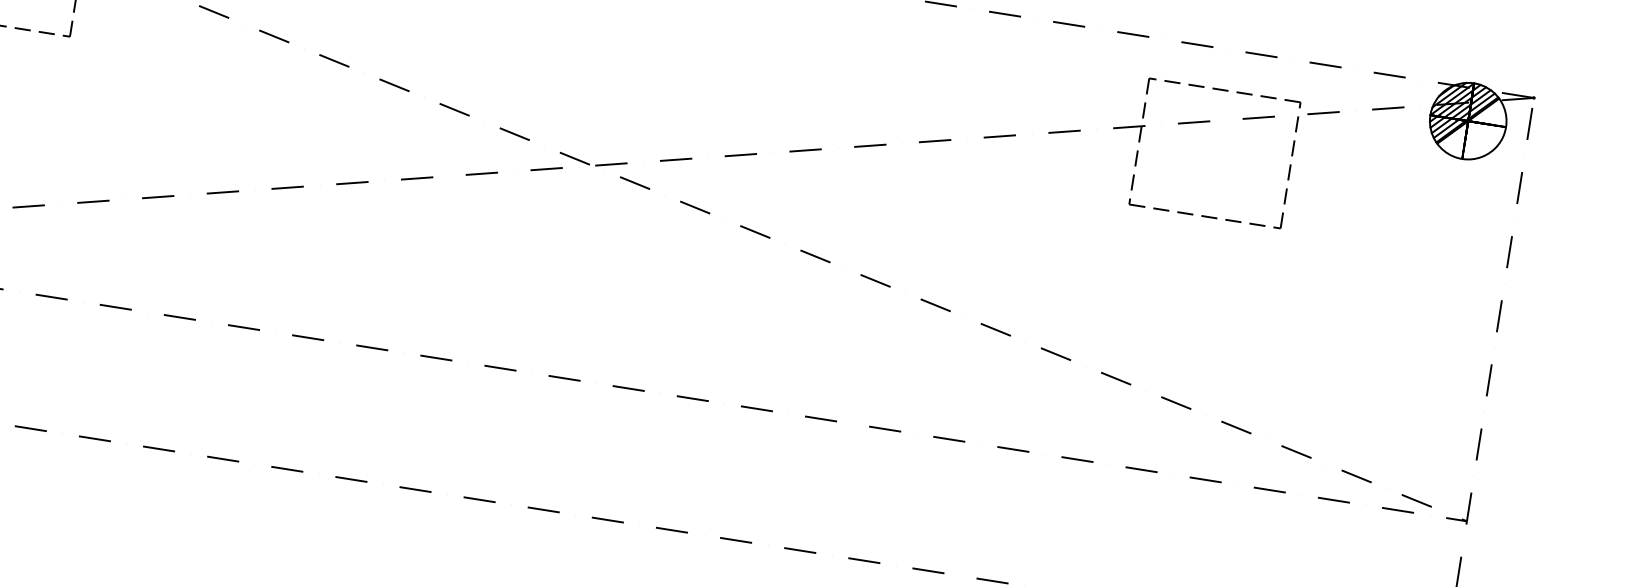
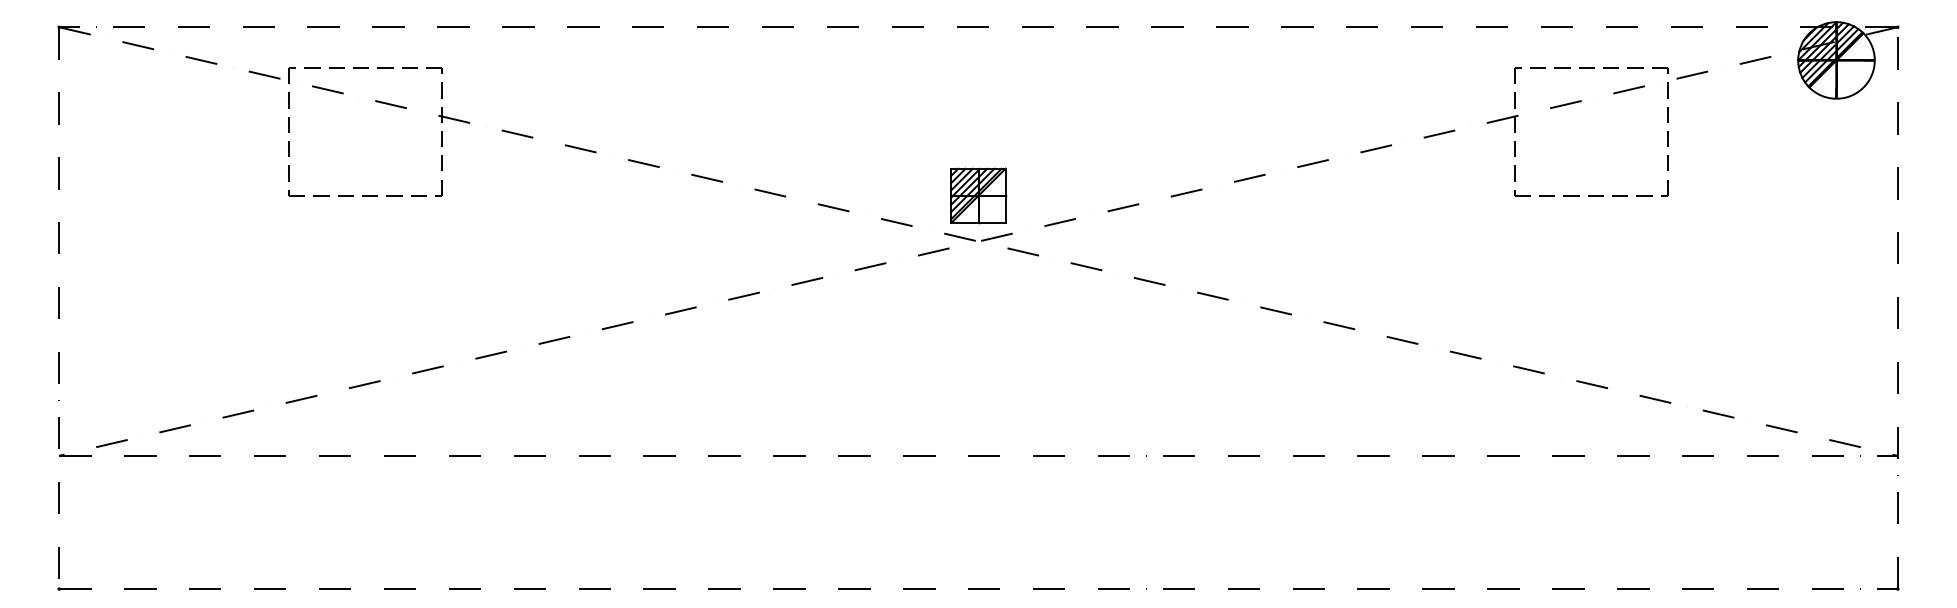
part: (599, 120) -> (978, 195), added

